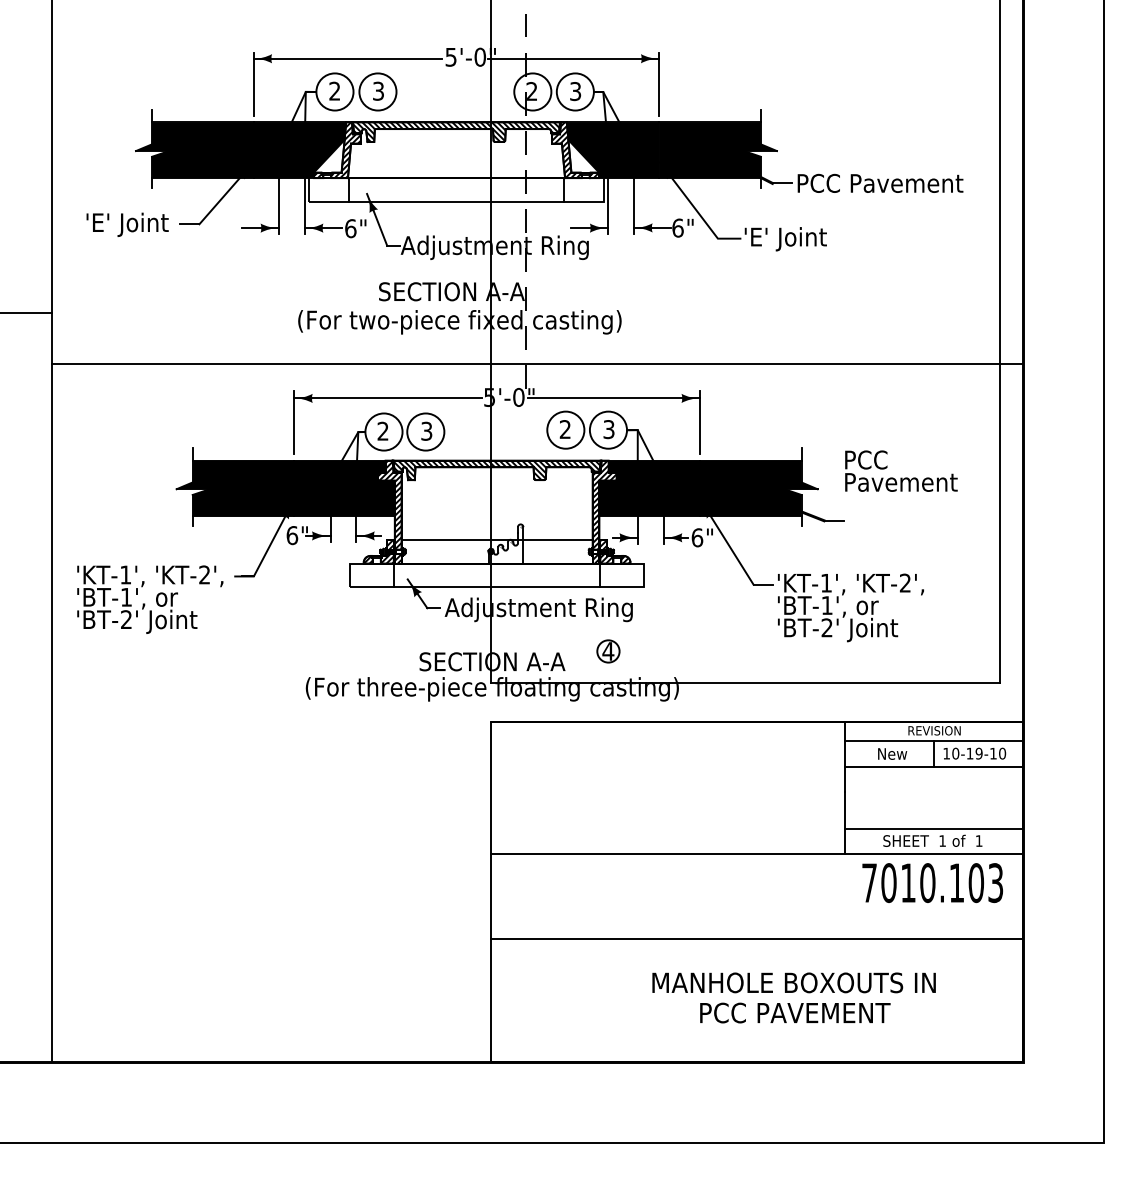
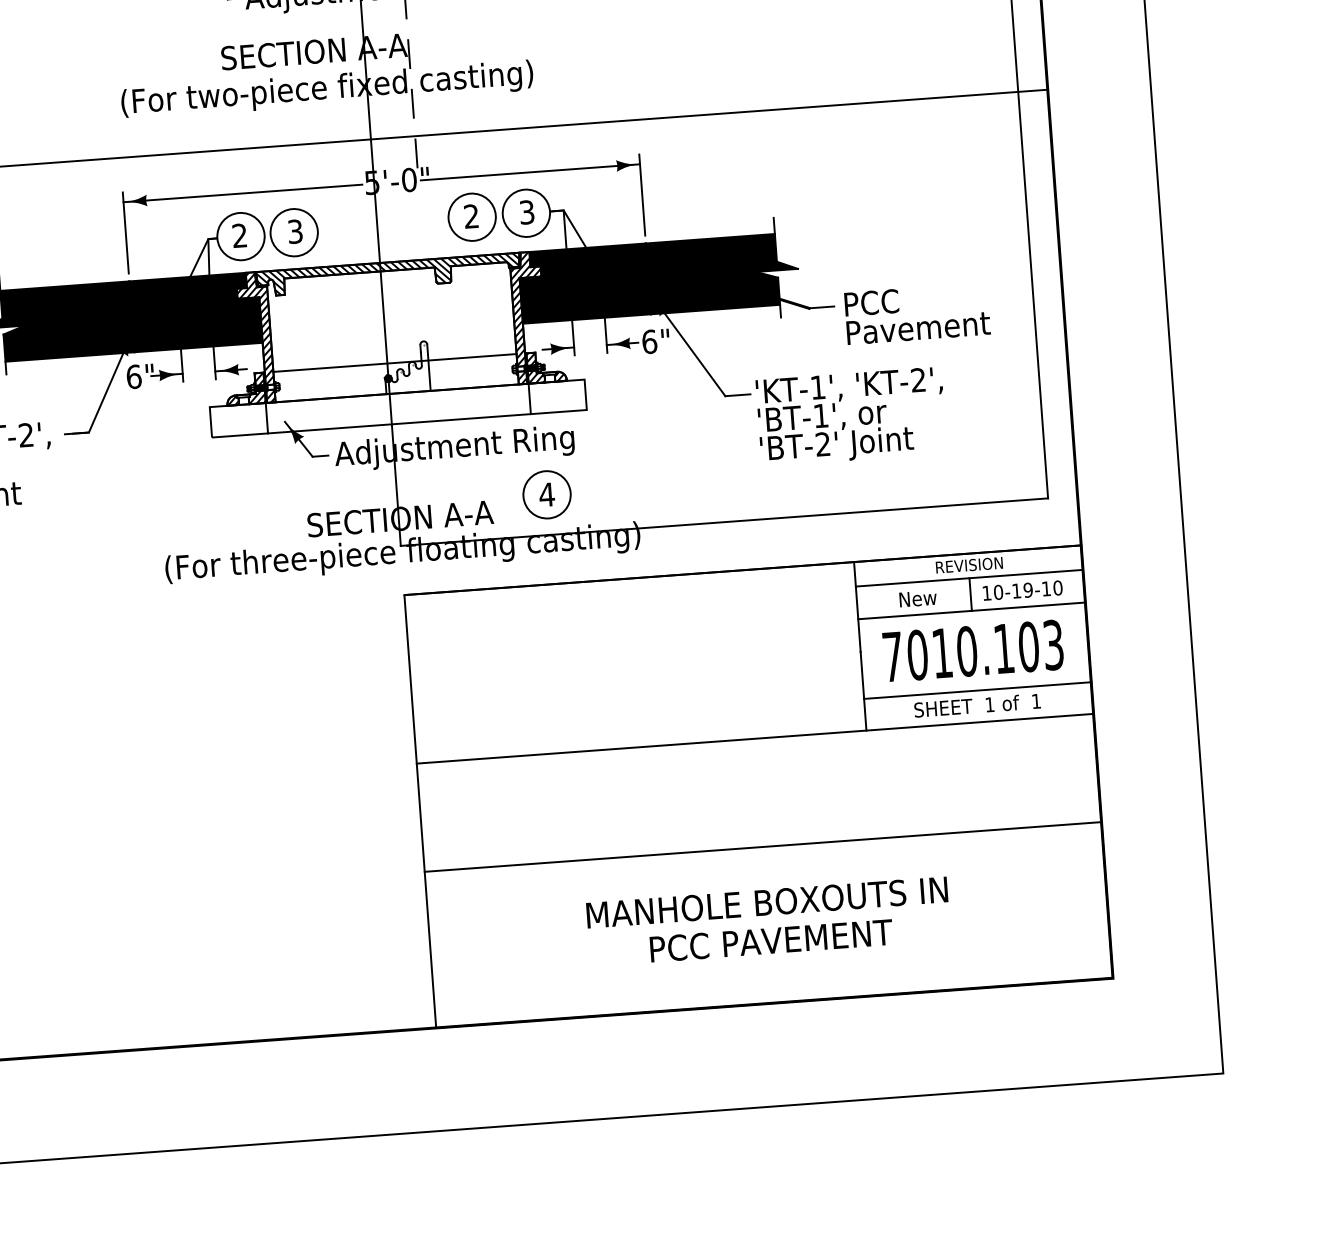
text: (901, 470) -> (917, 312), moved
circle: (608, 651) -> (547, 494), size x1.67
text: (932, 883) -> (973, 651), moved
text: (793, 997) -> (767, 921), moved

